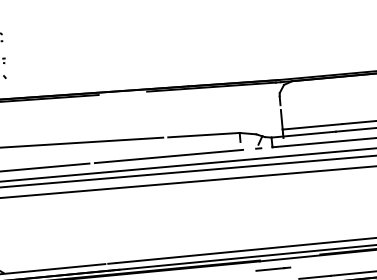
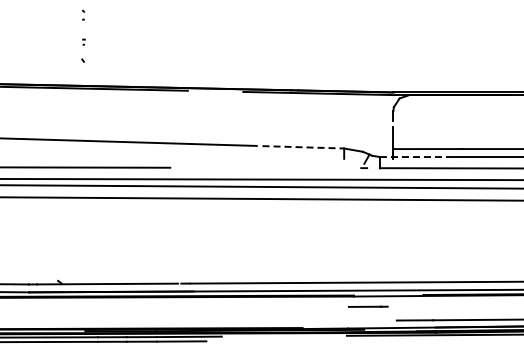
line: (204, 135) -> (303, 147), solid -> dashed
line: (303, 135) -> (416, 157), solid -> dashed
line: (169, 156) -> (261, 167), removed

